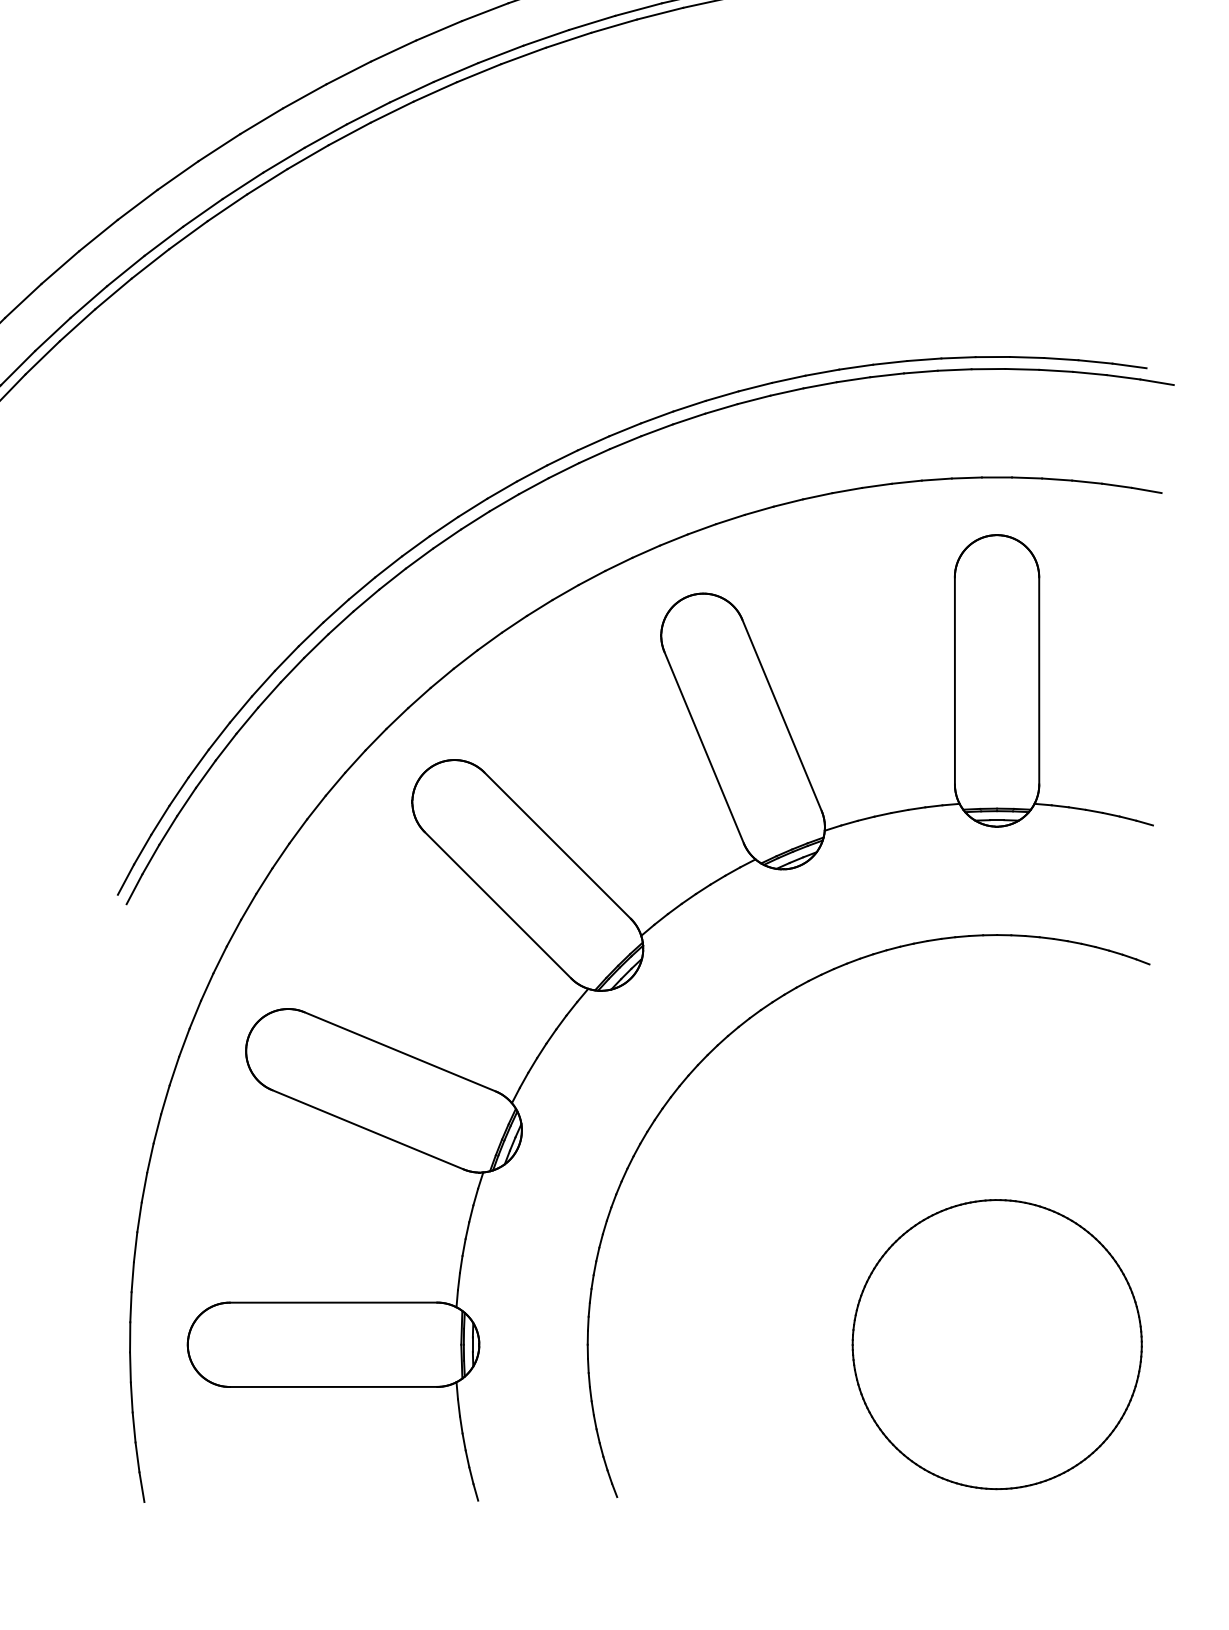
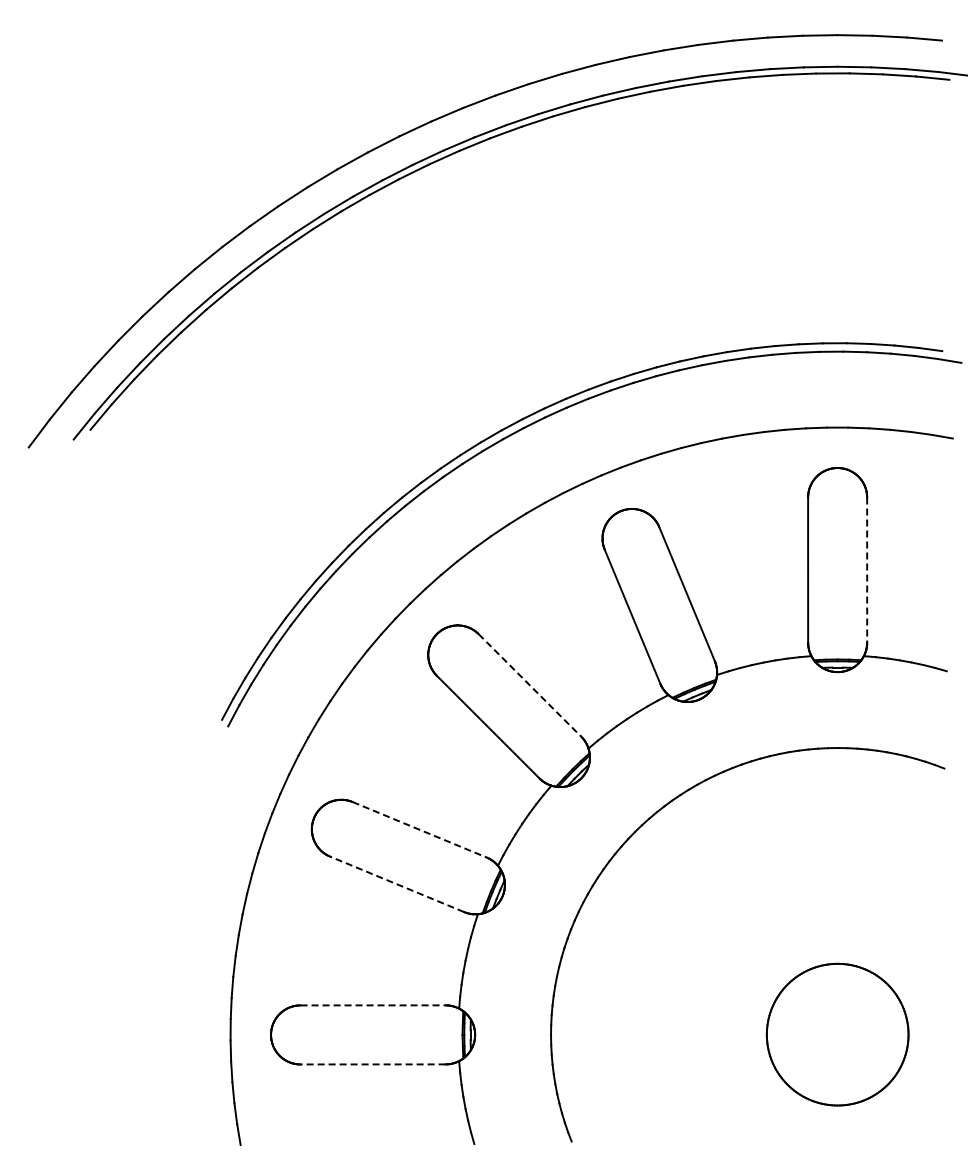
line: (1039, 681) -> (867, 570), solid -> dashed
line: (556, 845) -> (529, 685), solid -> dashed
line: (399, 1051) -> (419, 829), solid -> dashed
line: (368, 1129) -> (397, 884), solid -> dashed
line: (334, 1302) -> (373, 1005), solid -> dashed
part: (996, 1344) -> (837, 1034), size x0.7
line: (334, 1387) -> (373, 1064), solid -> dashed

